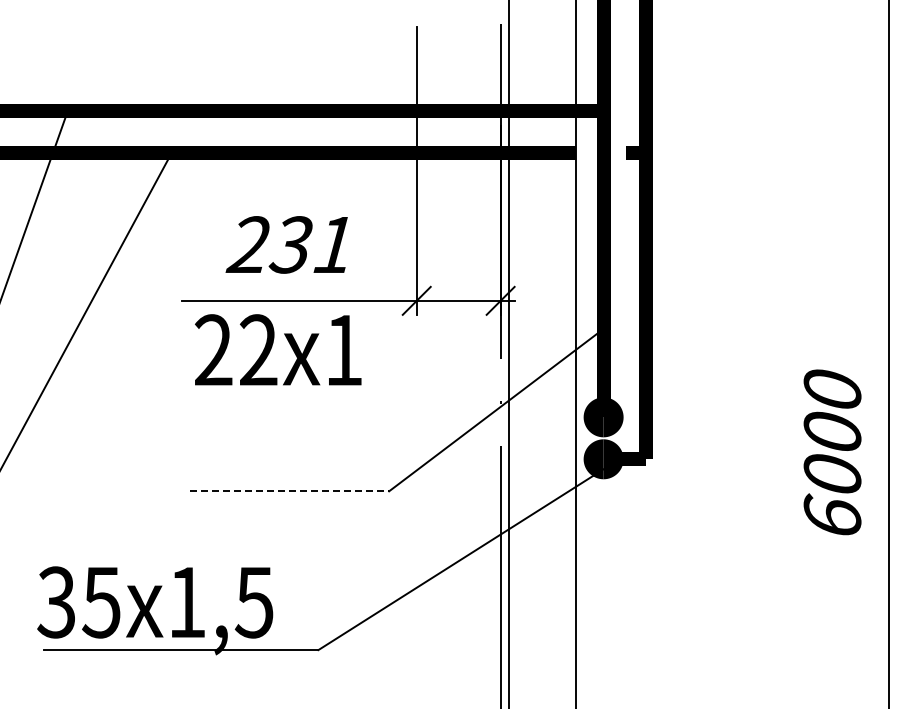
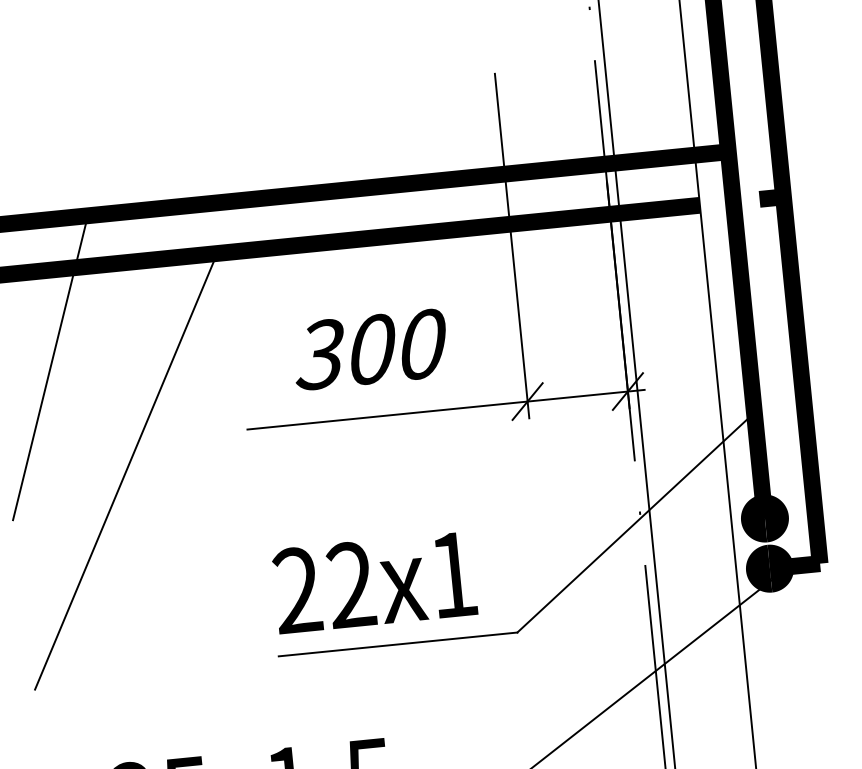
text: (290, 244) -> (369, 349), 231 -> 300
text: (278, 349) -> (375, 581), moved
line: (289, 491) -> (398, 644), dashed -> solid

